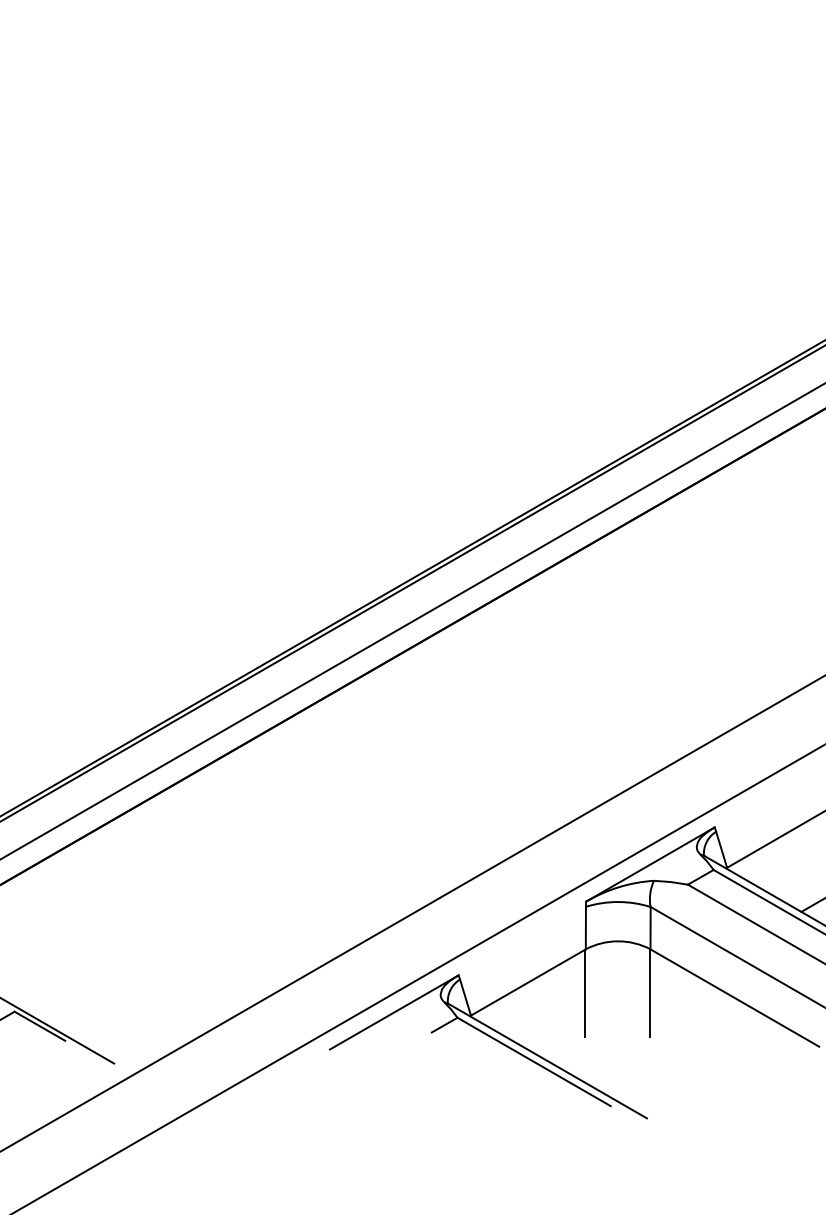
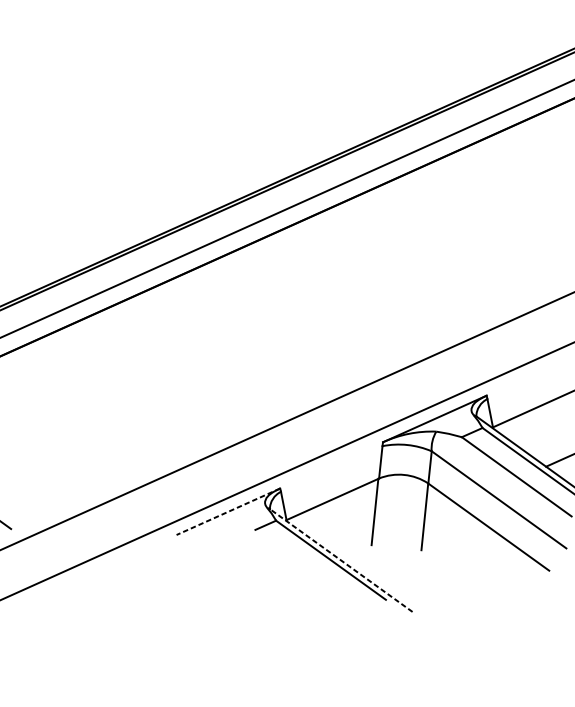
line: (393, 1012) -> (227, 511), solid -> dashed
line: (547, 1061) -> (341, 560), solid -> dashed

